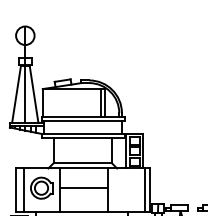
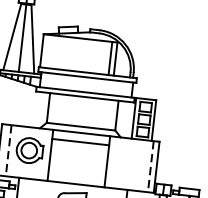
line: (83, 188) -> (80, 142), moved
line: (24, 190) -> (8, 151), solid -> dashed
line: (145, 190) -> (151, 167), solid -> dashed

